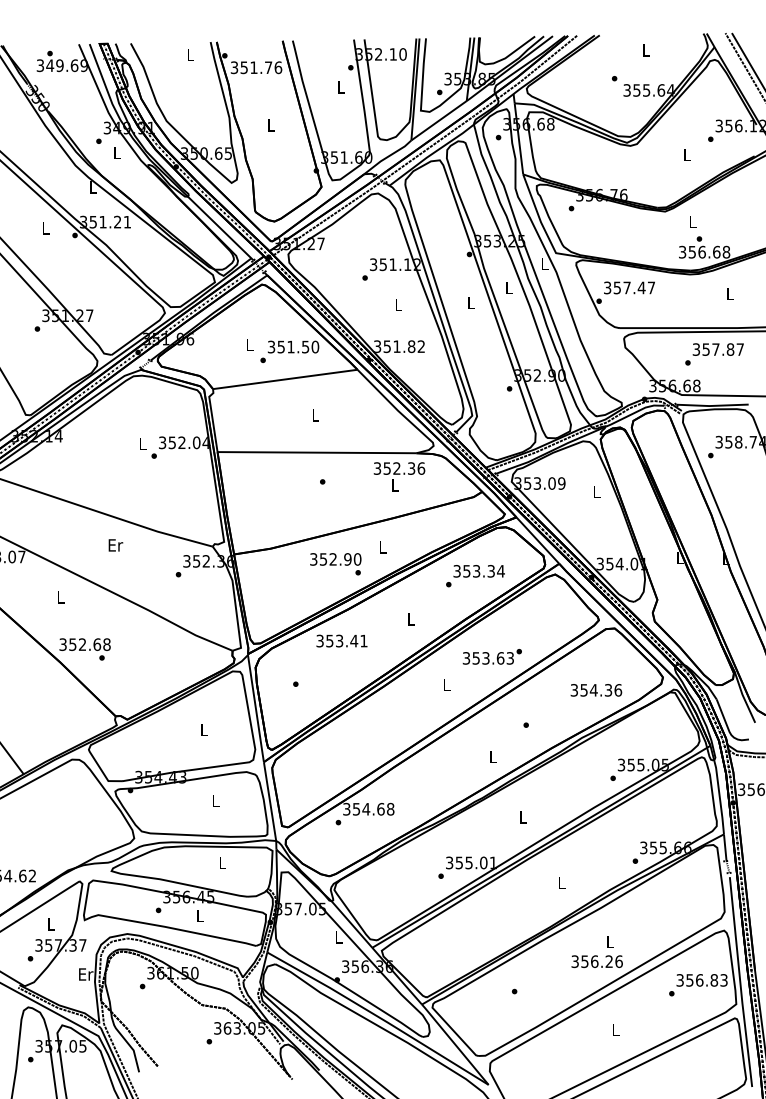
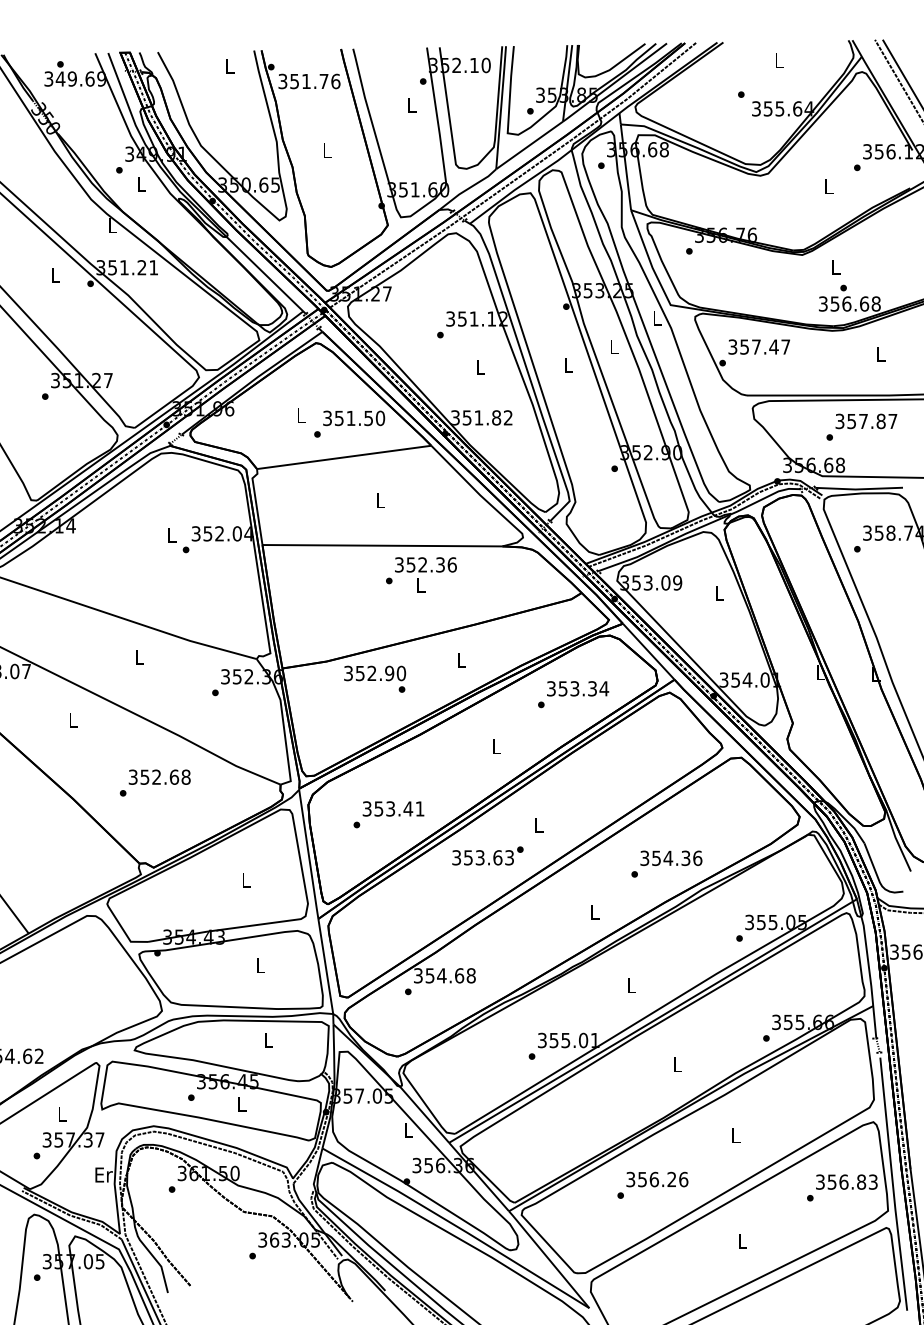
text: (399, 476) -> (425, 574), moved
text: (115, 545) -> (139, 657), Er -> L
text: (336, 563) -> (375, 678), moved
text: (341, 640) -> (393, 808), moved
text: (84, 644) -> (159, 776), moved
text: (492, 656) -> (487, 855), moved
text: (596, 690) -> (671, 858), moved
text: (597, 961) -> (657, 1179), moved

